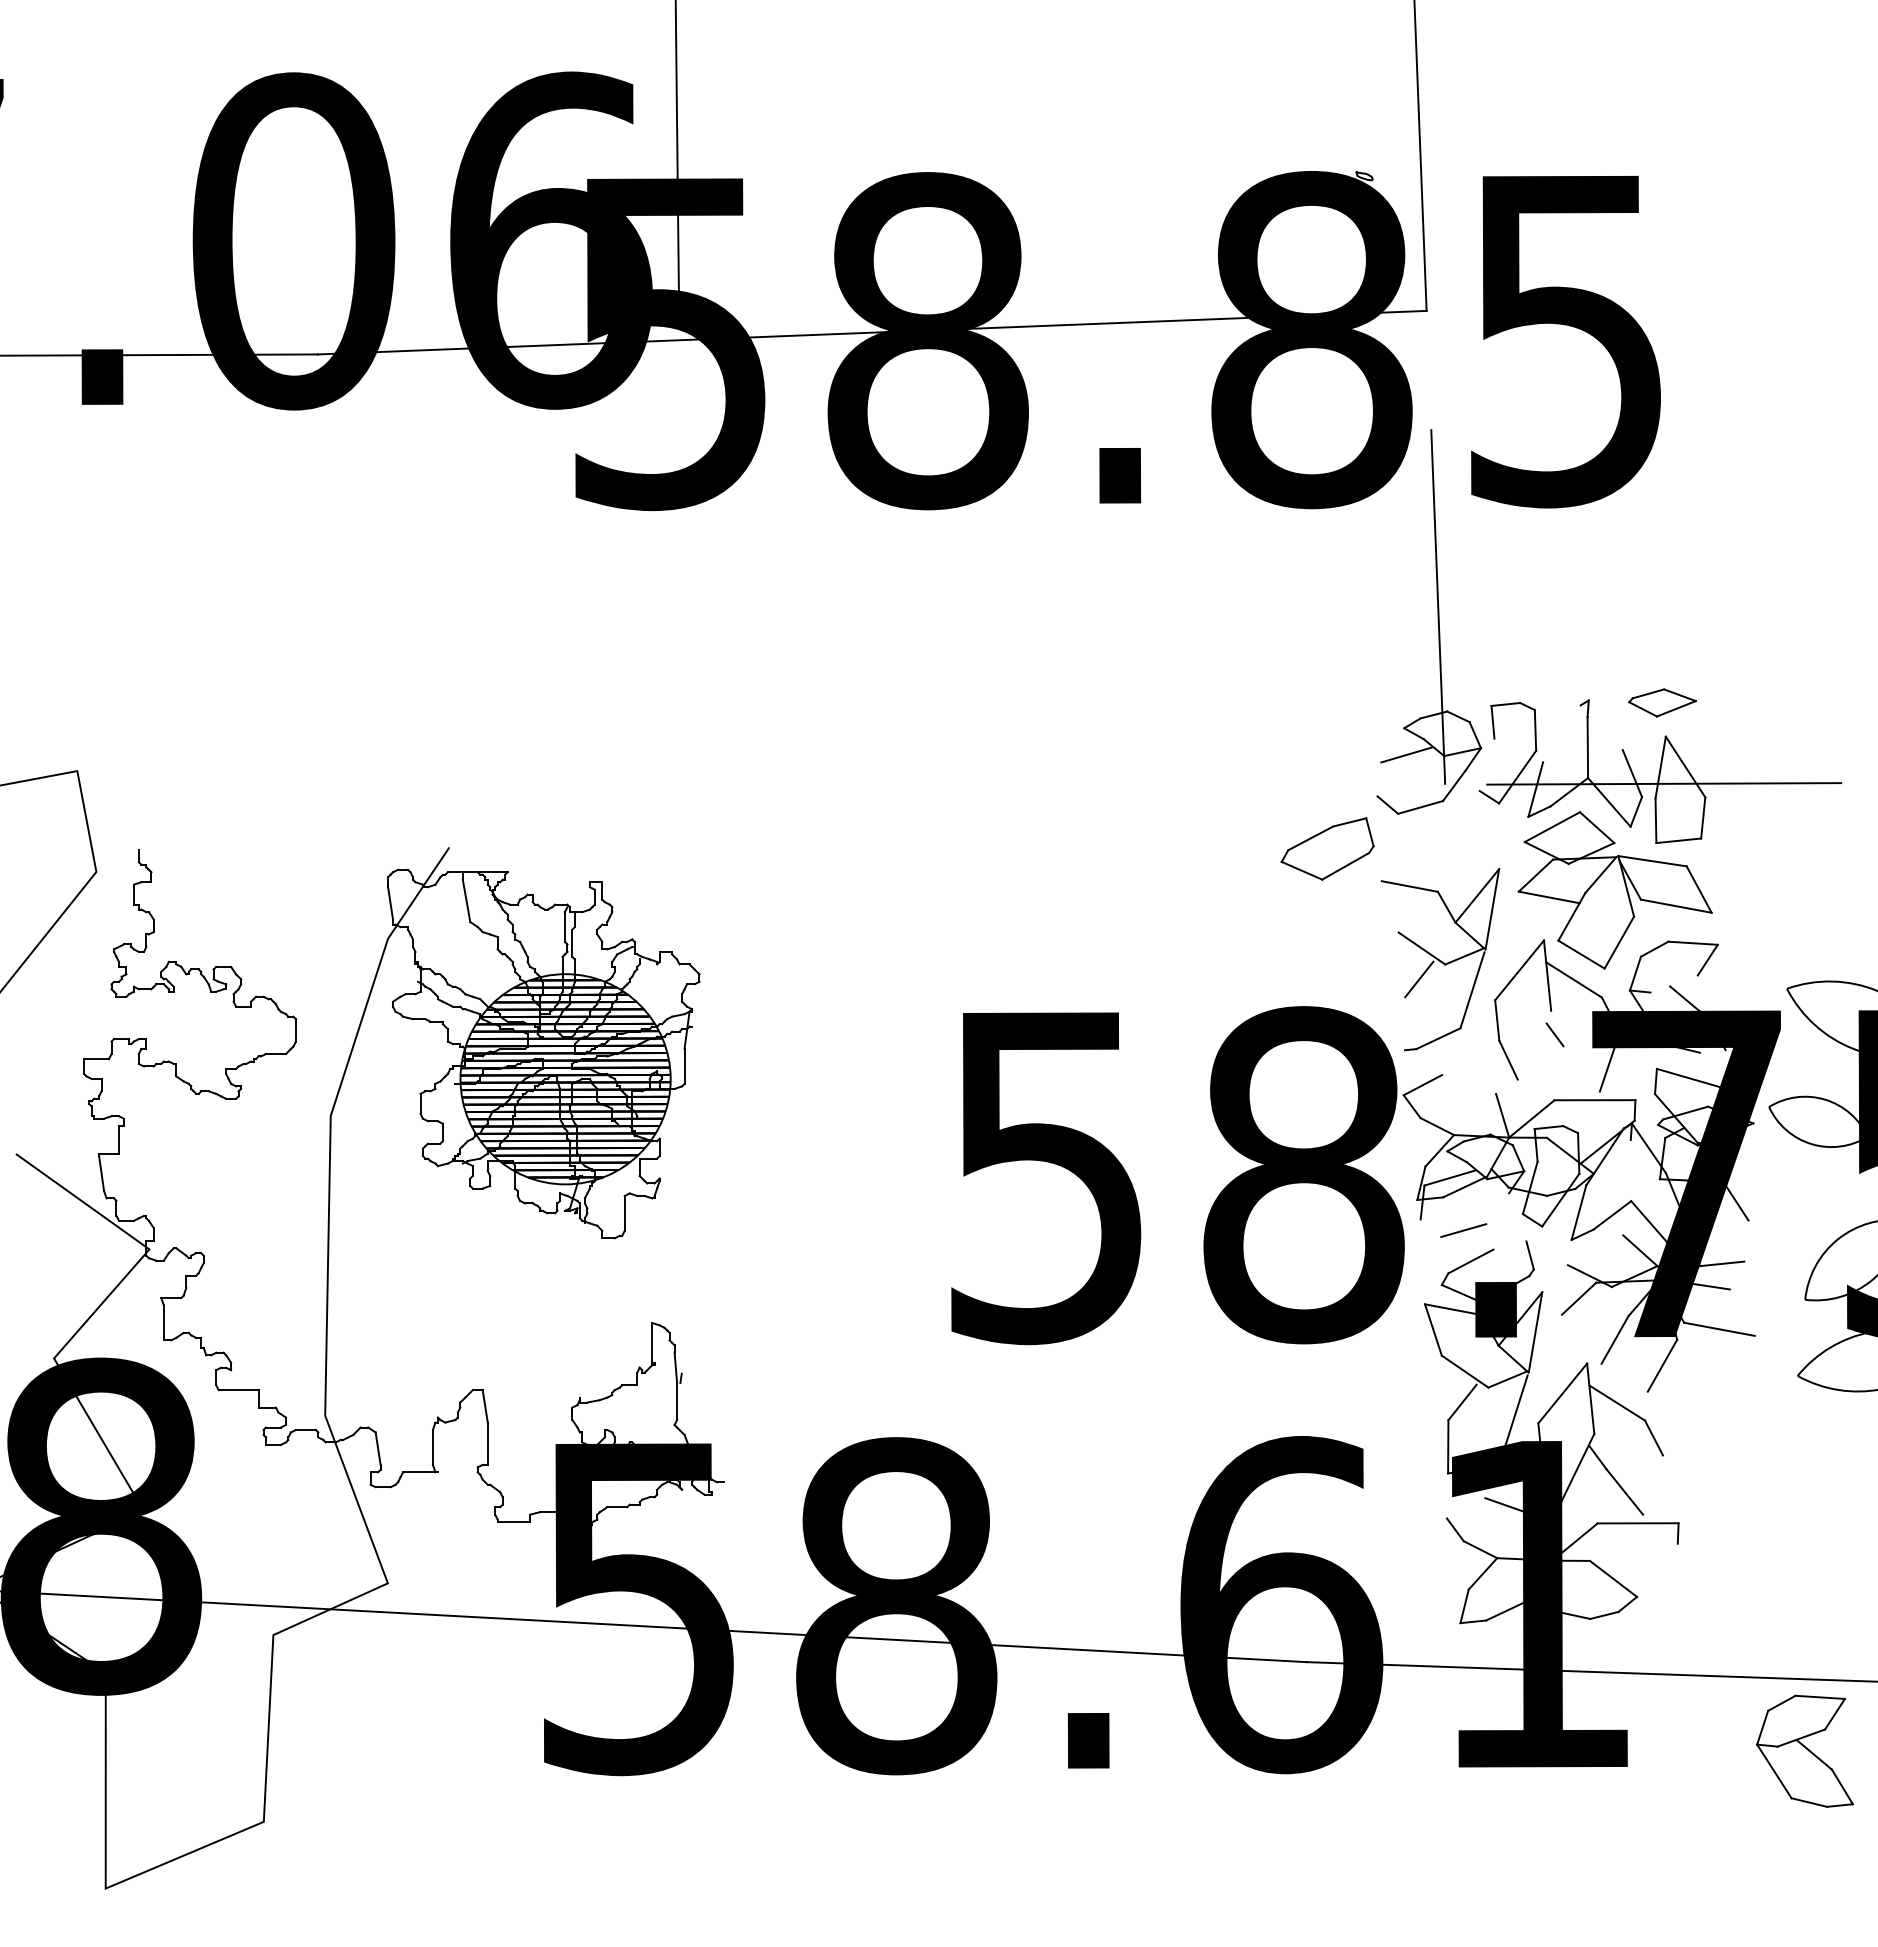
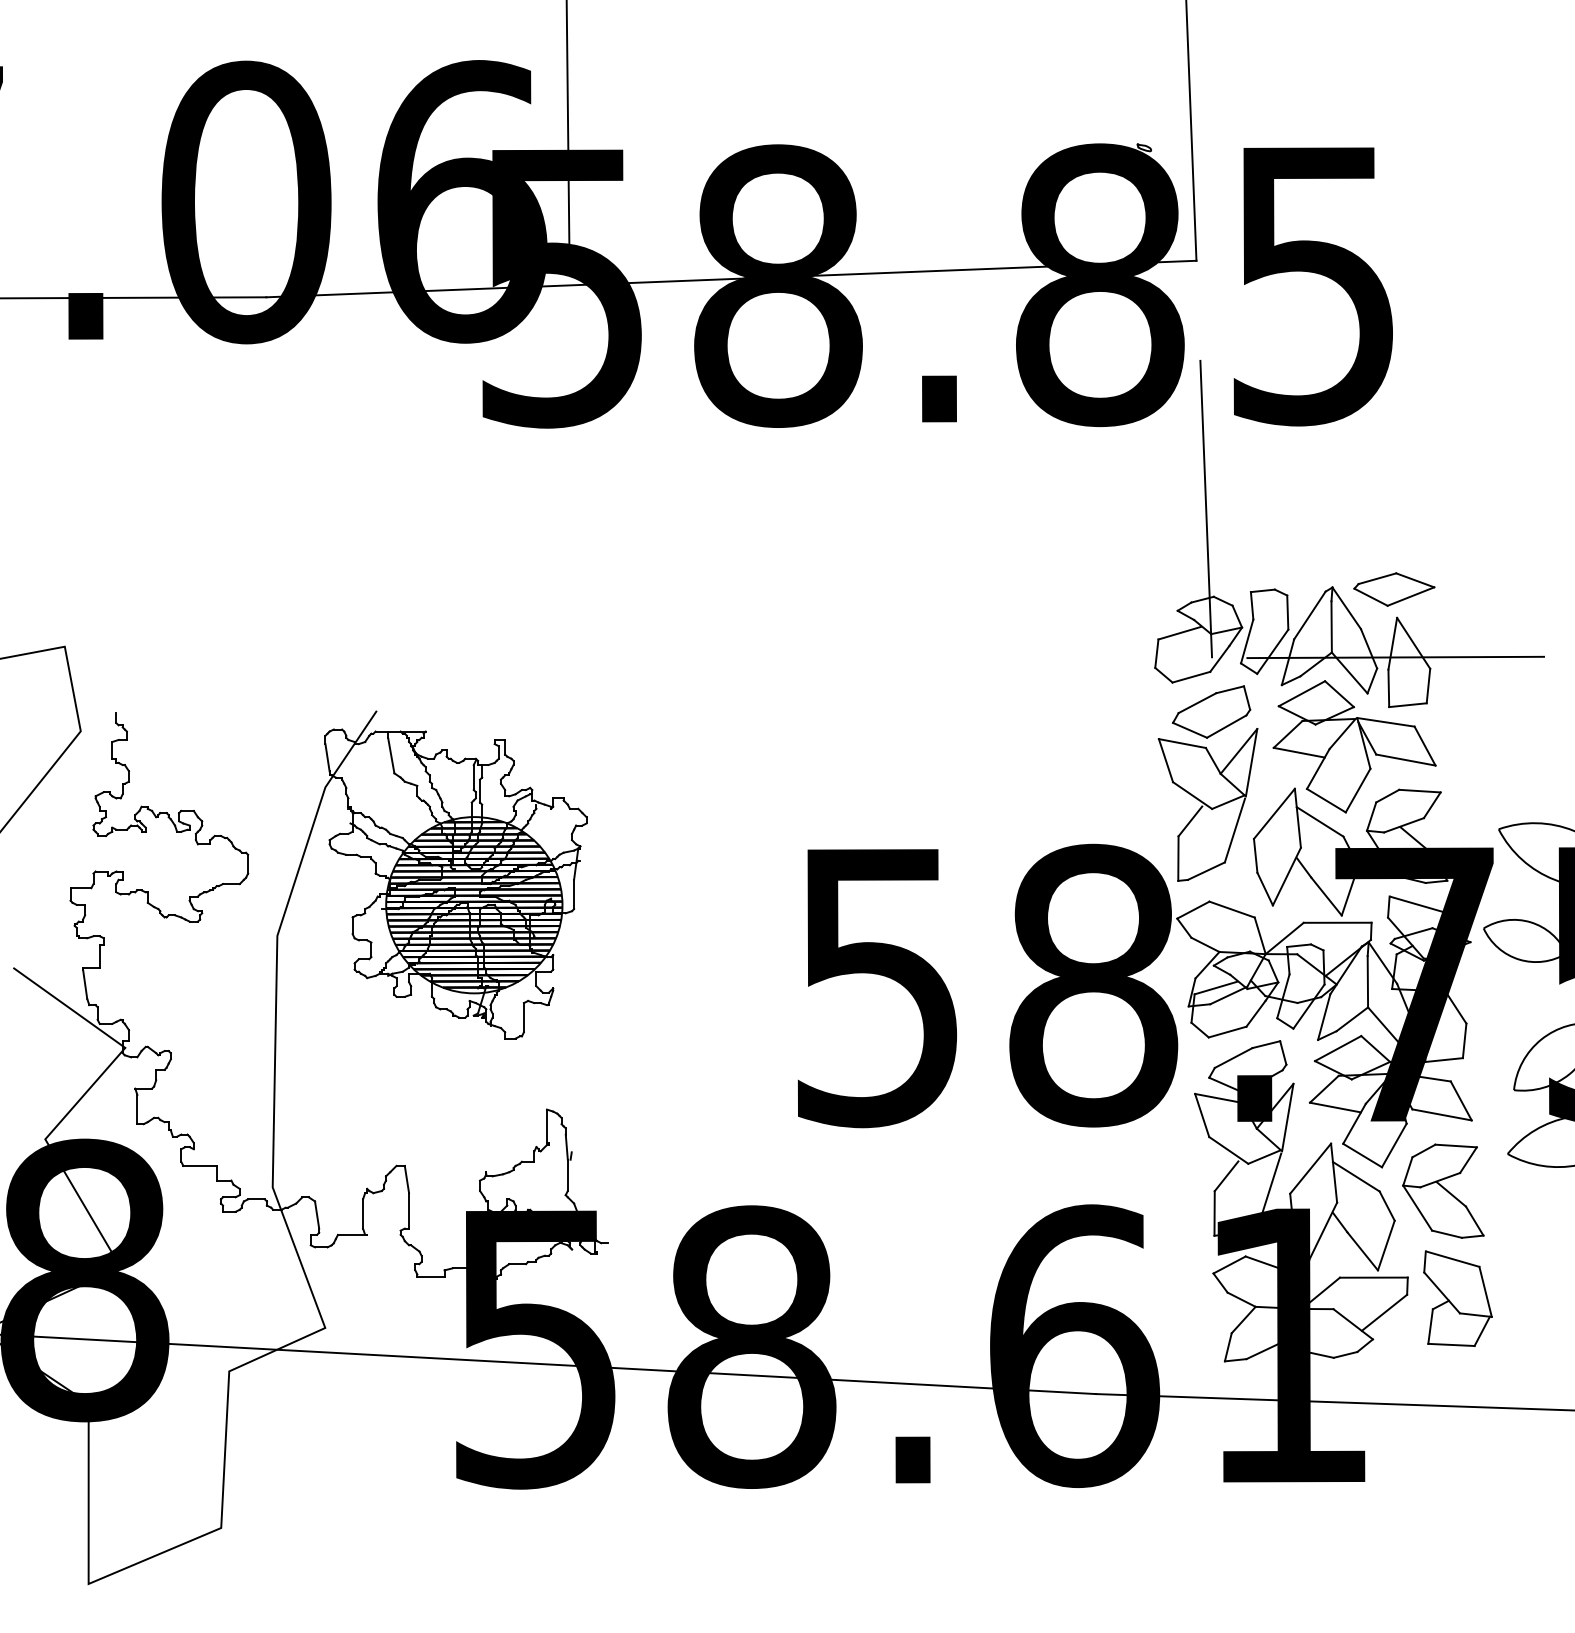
part: (1662, 702) -> (1394, 589), size x1.43
line: (1605, 725) -> (1346, 608), added
line: (1561, 733) -> (1309, 615), added
line: (1486, 764) -> (1246, 641), added
line: (1379, 779) -> (1156, 653), added
part: (1327, 848) -> (1211, 711), moved
line: (1389, 906) -> (1165, 760), added
line: (1673, 983) -> (1403, 824), added
line: (1404, 1023) -> (1177, 858), added
line: (1534, 1044) -> (1286, 876), added
line: (1712, 1051) -> (1436, 881), added
line: (1581, 1068) -> (1326, 896), added
line: (1469, 1084) -> (1232, 909), added
line: (1630, 1170) -> (1367, 981), added
line: (1497, 1208) -> (1255, 1013), added
line: (1430, 1227) -> (1199, 1029), added
line: (1746, 1240) -> (1464, 1040), added
line: (1509, 1245) -> (1265, 1044), added
line: (1595, 1250) -> (1338, 1048), added
line: (1741, 1312) -> (1460, 1100), added
line: (1591, 1320) -> (1334, 1107), added
line: (1624, 1377) -> (1362, 1155), added
line: (1652, 1484) -> (1385, 1245), added
line: (1465, 1508) -> (1229, 1265), added
part: (1738, 1548) -> (1458, 1298), added
line: (1650, 1564) -> (1384, 1312), added
part: (1804, 1750) -> (1442, 1190), moved

